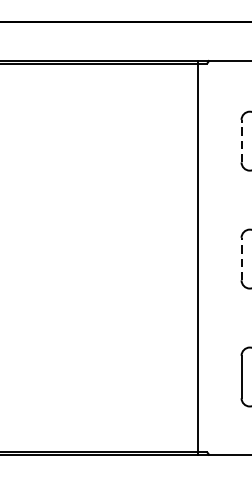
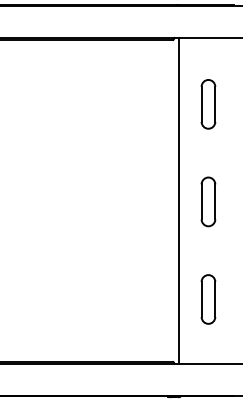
line: (241, 141) -> (201, 104), dashed -> solid
line: (197, 257) -> (179, 200), moved
line: (241, 258) -> (201, 201), dashed -> solid

